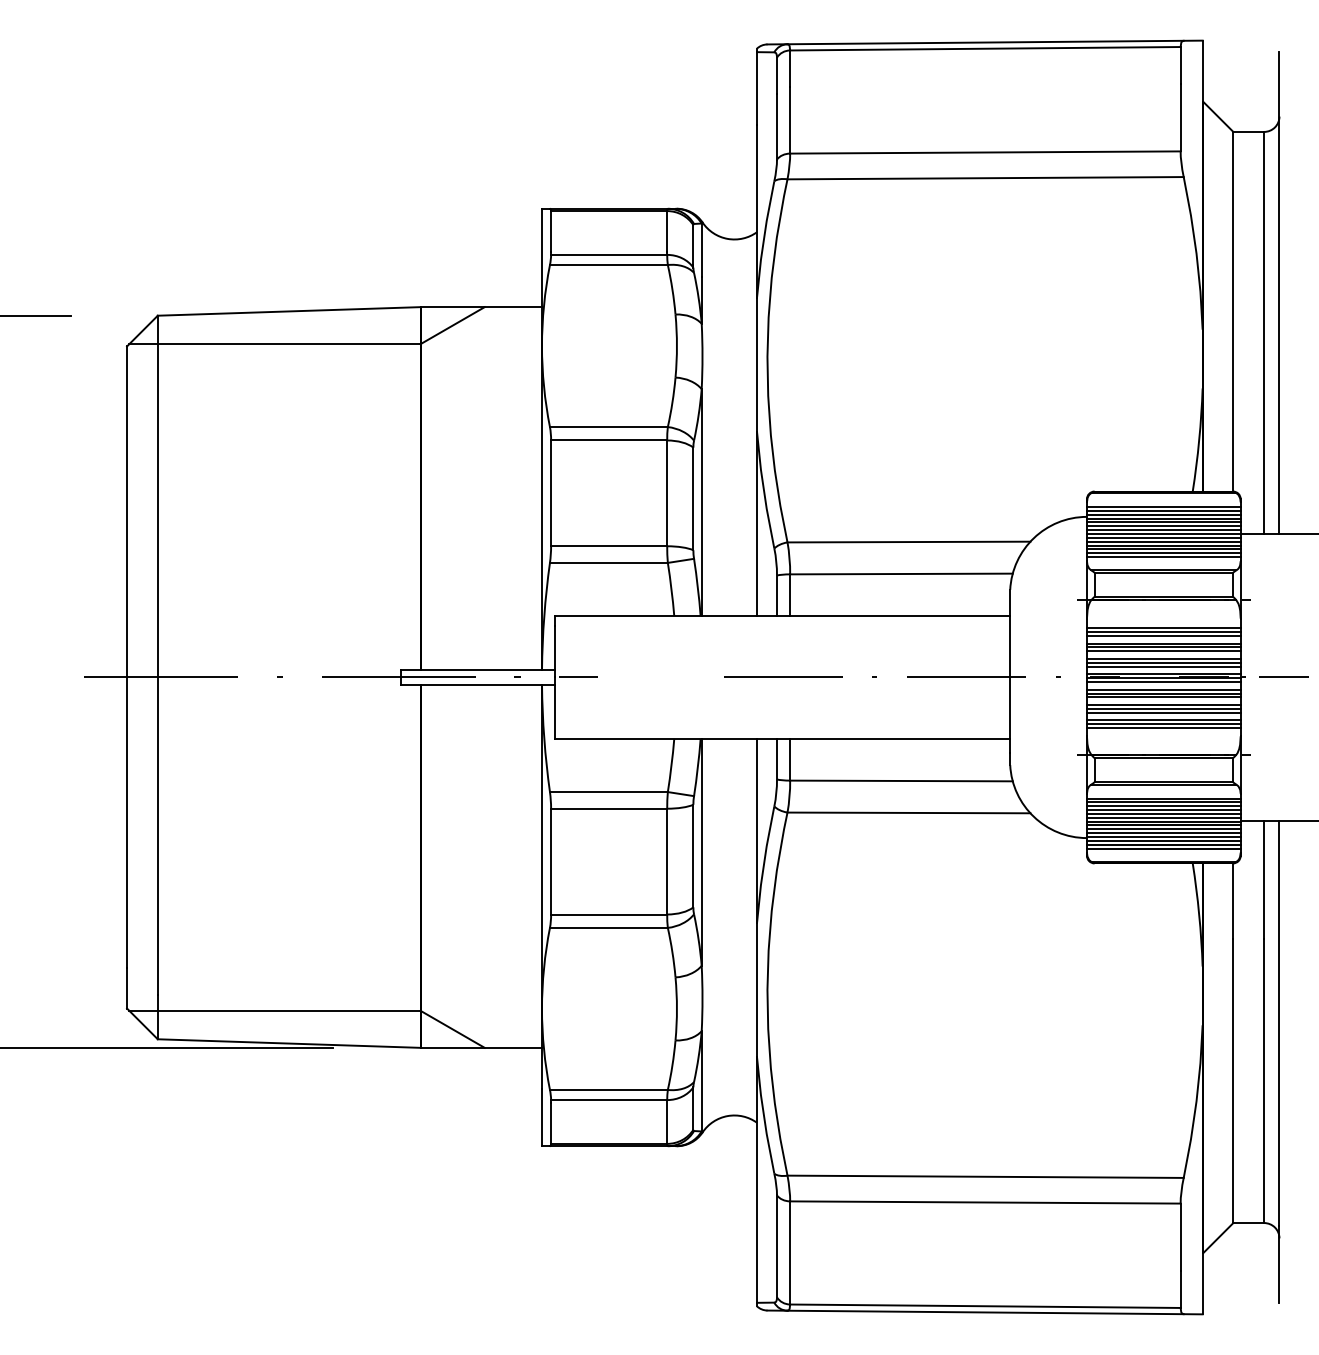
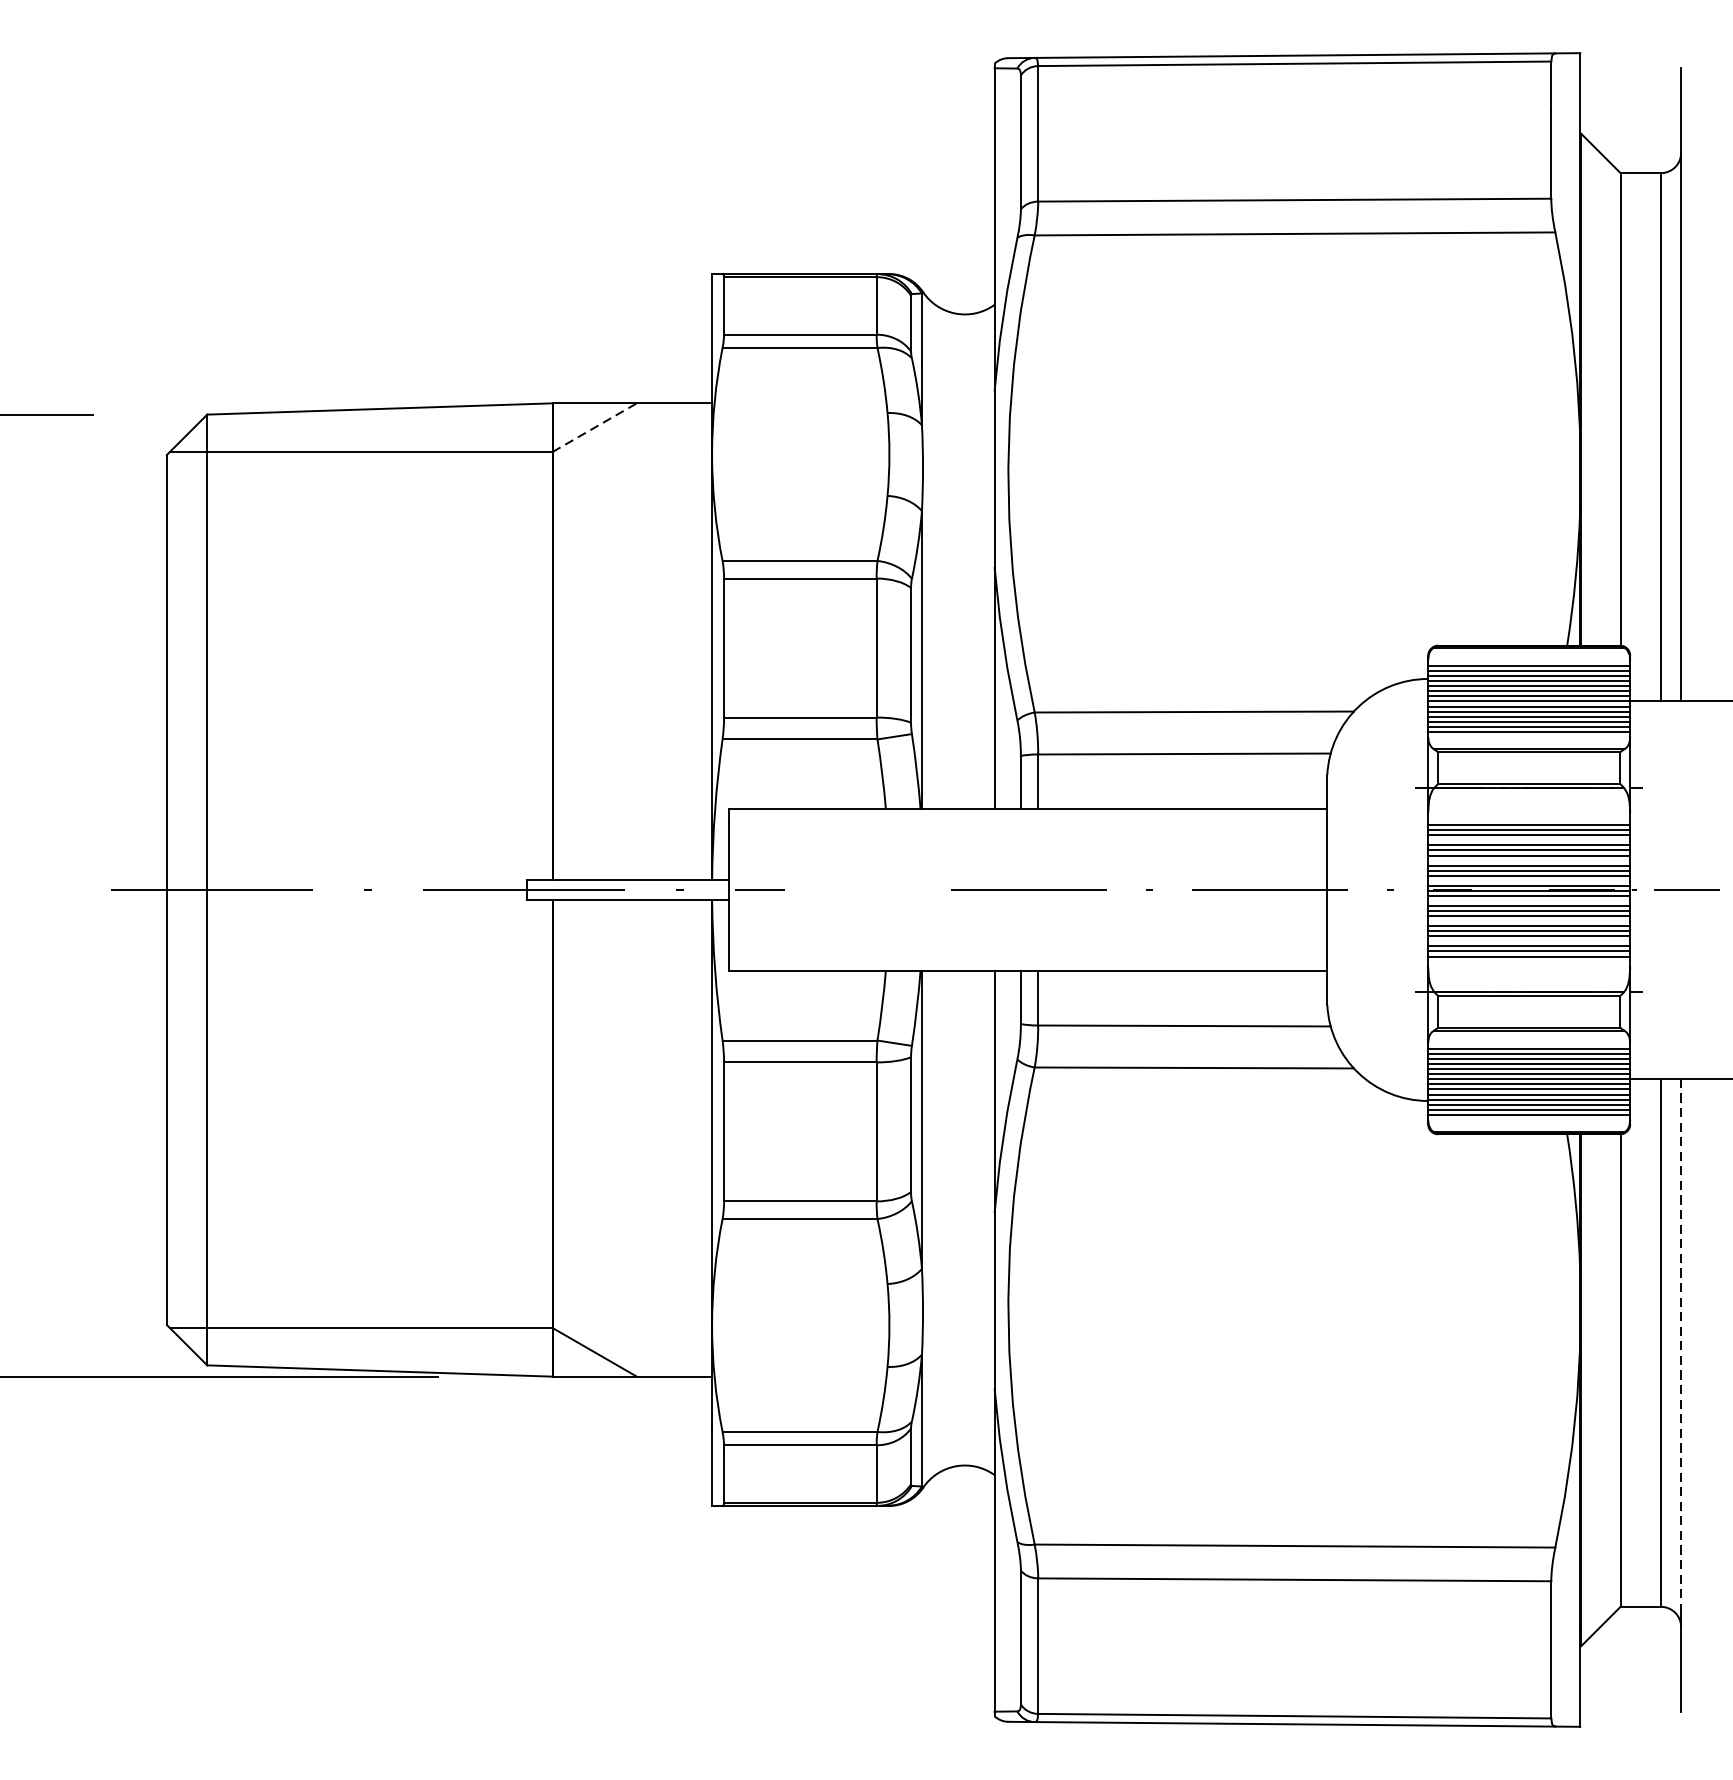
line: (453, 325) -> (595, 427), solid -> dashed
line: (1279, 1023) -> (1681, 1344), solid -> dashed

